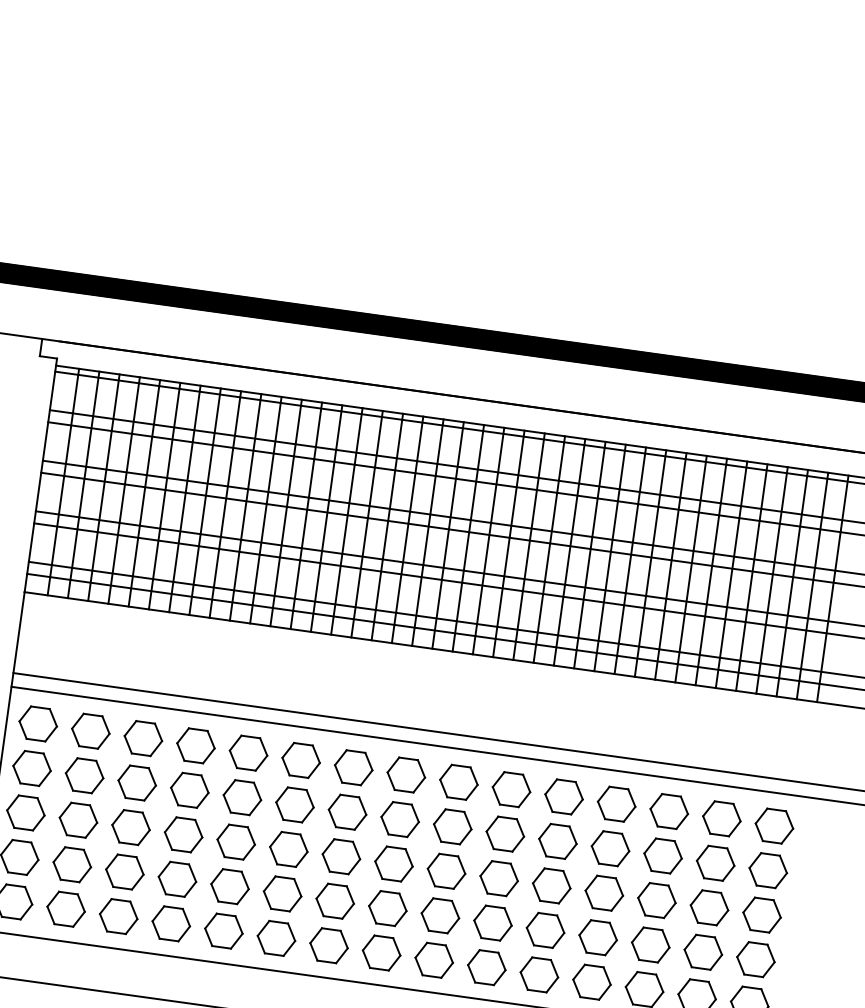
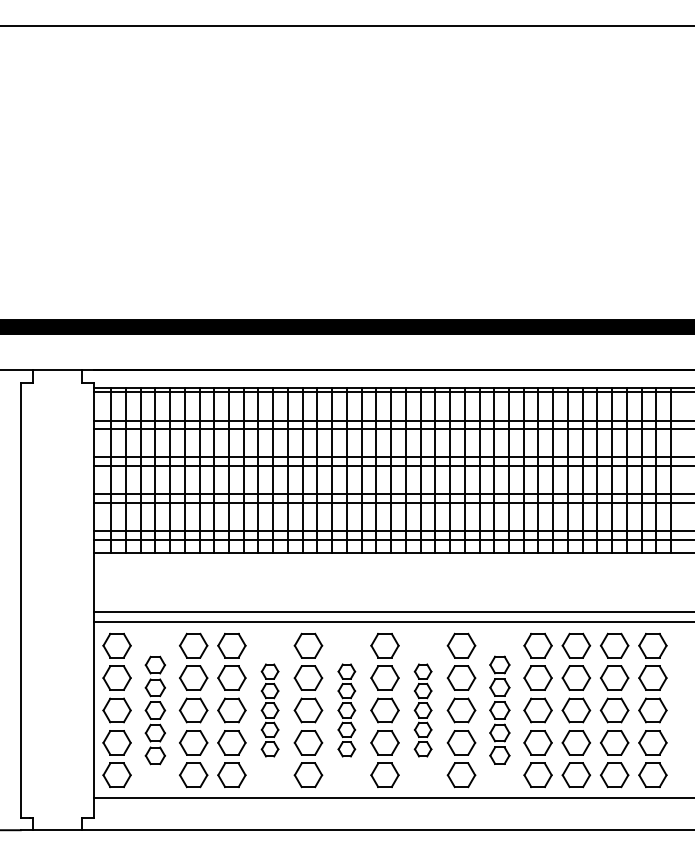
part: (78, 820) -> (155, 710), size x0.7
part: (235, 842) -> (269, 710), size x0.6
part: (341, 856) -> (346, 710), size x0.6
part: (445, 871) -> (422, 710), size x0.6
part: (551, 884) -> (499, 709), size x0.7

